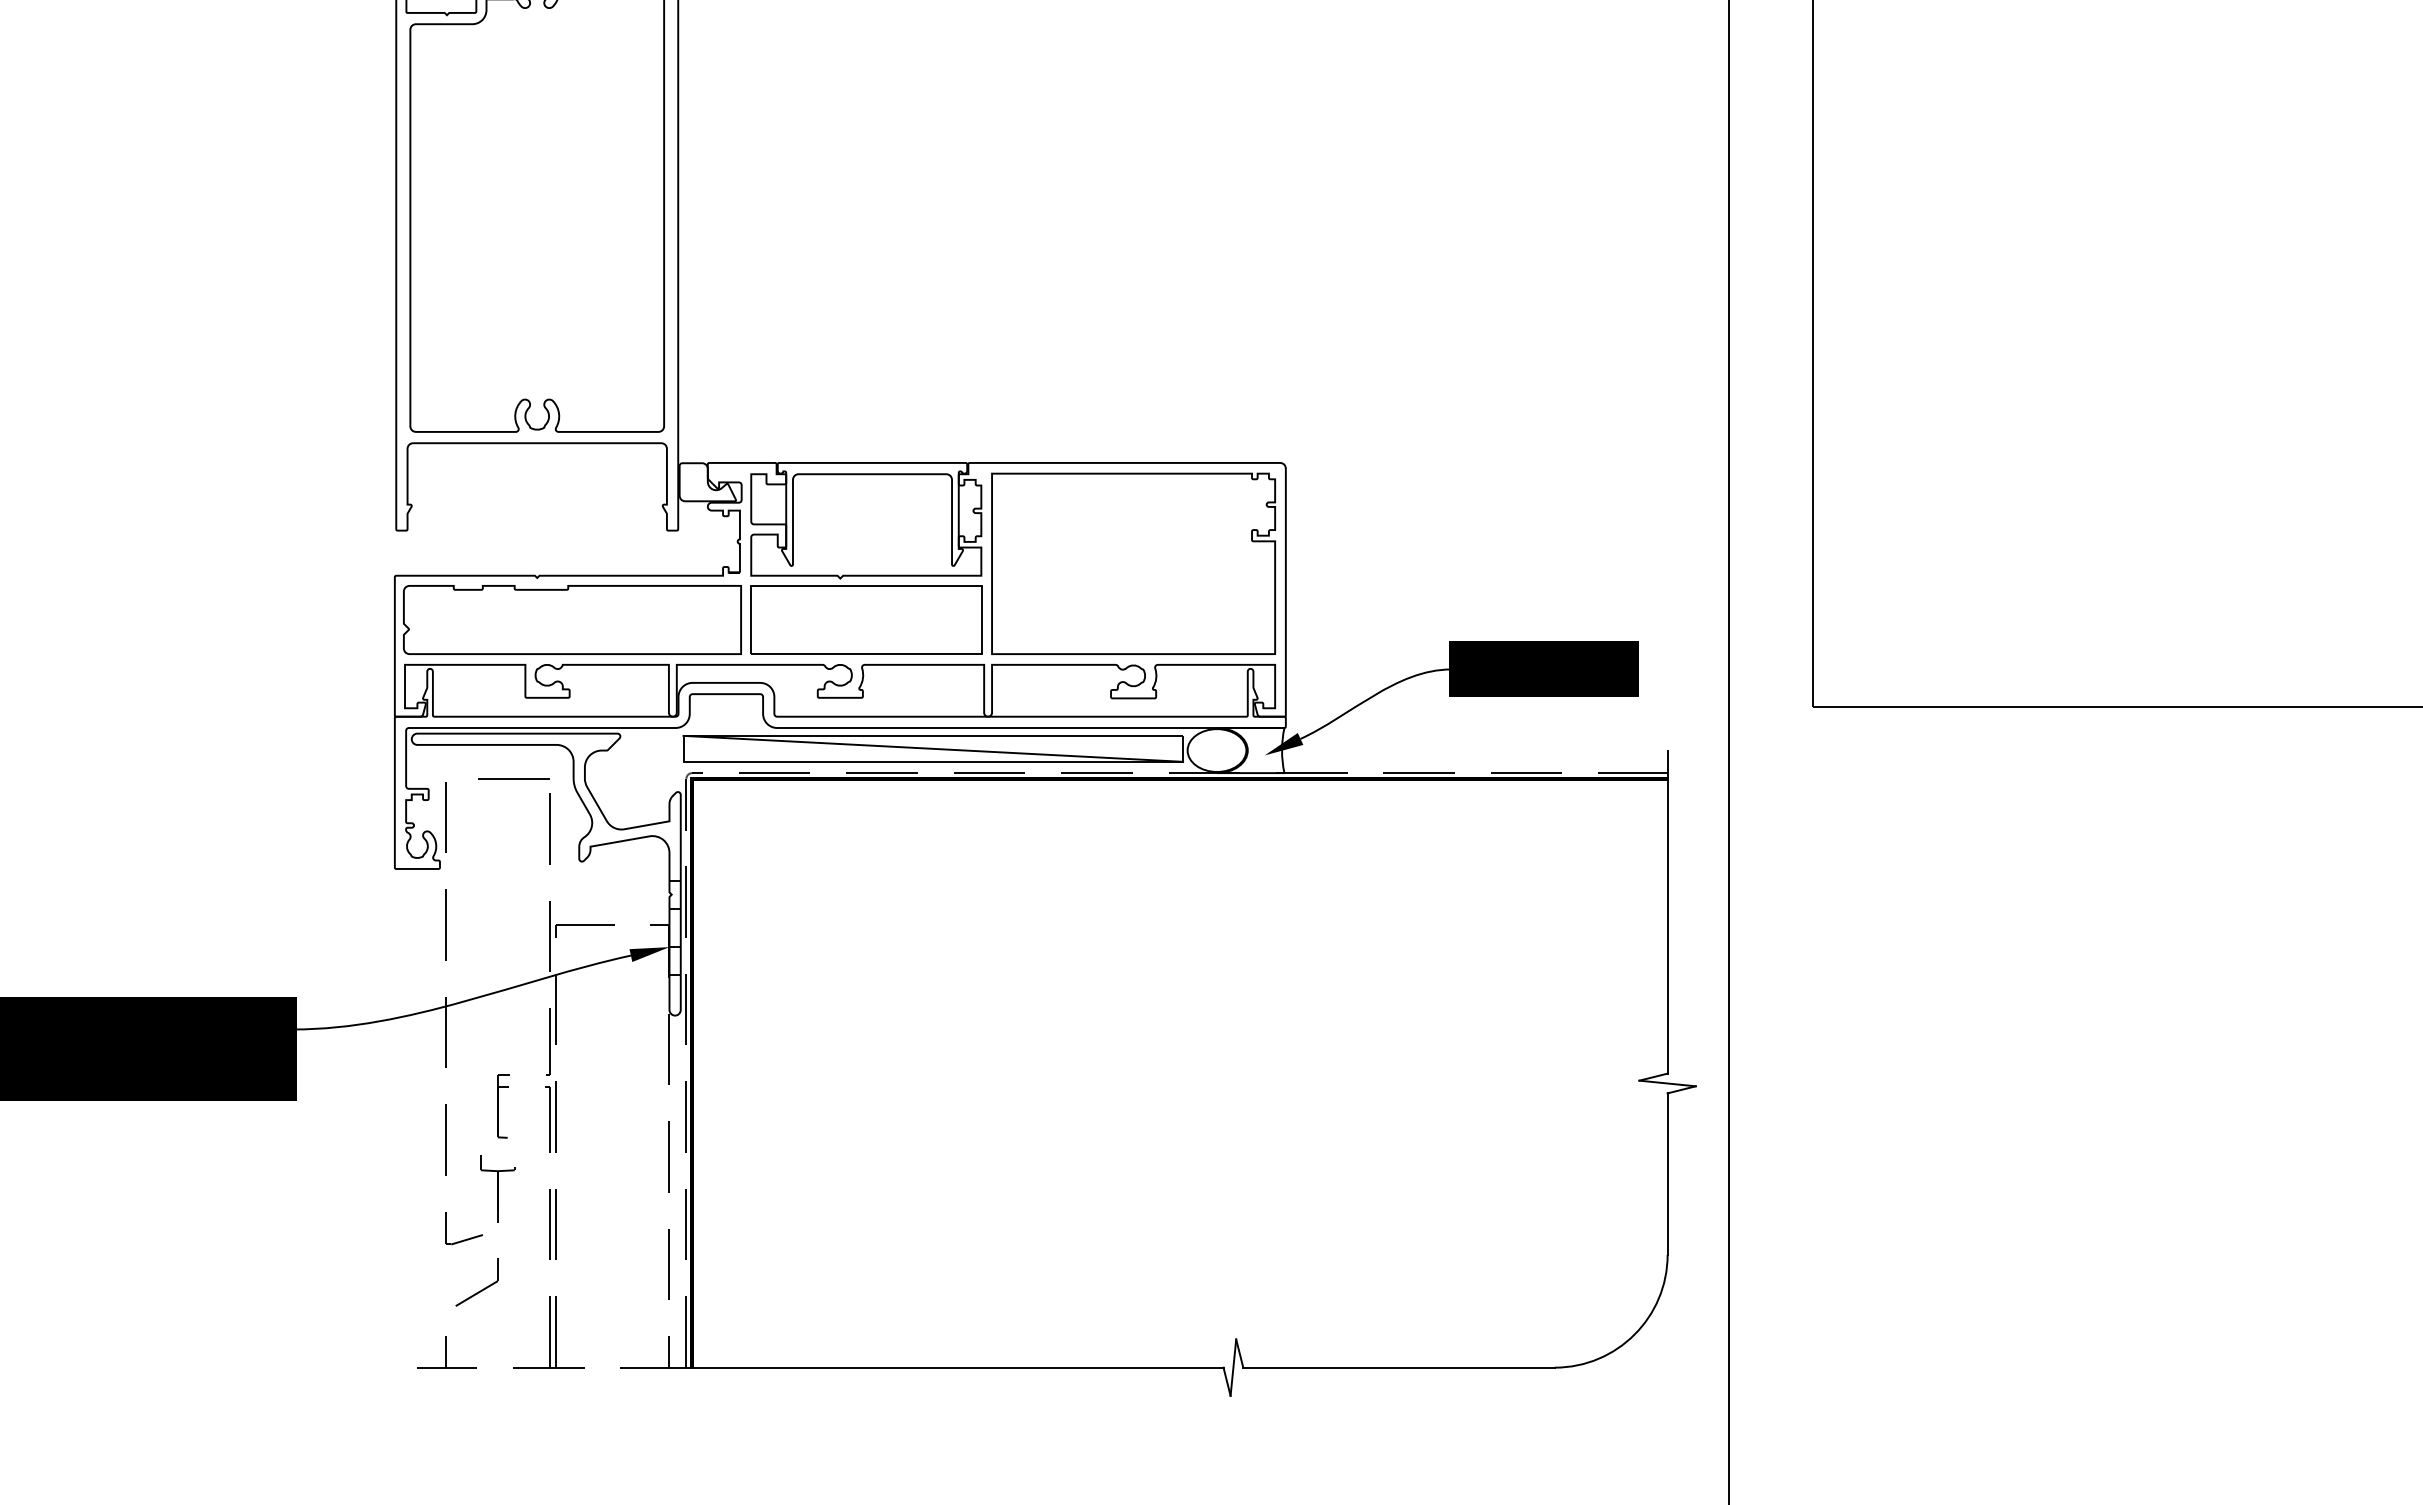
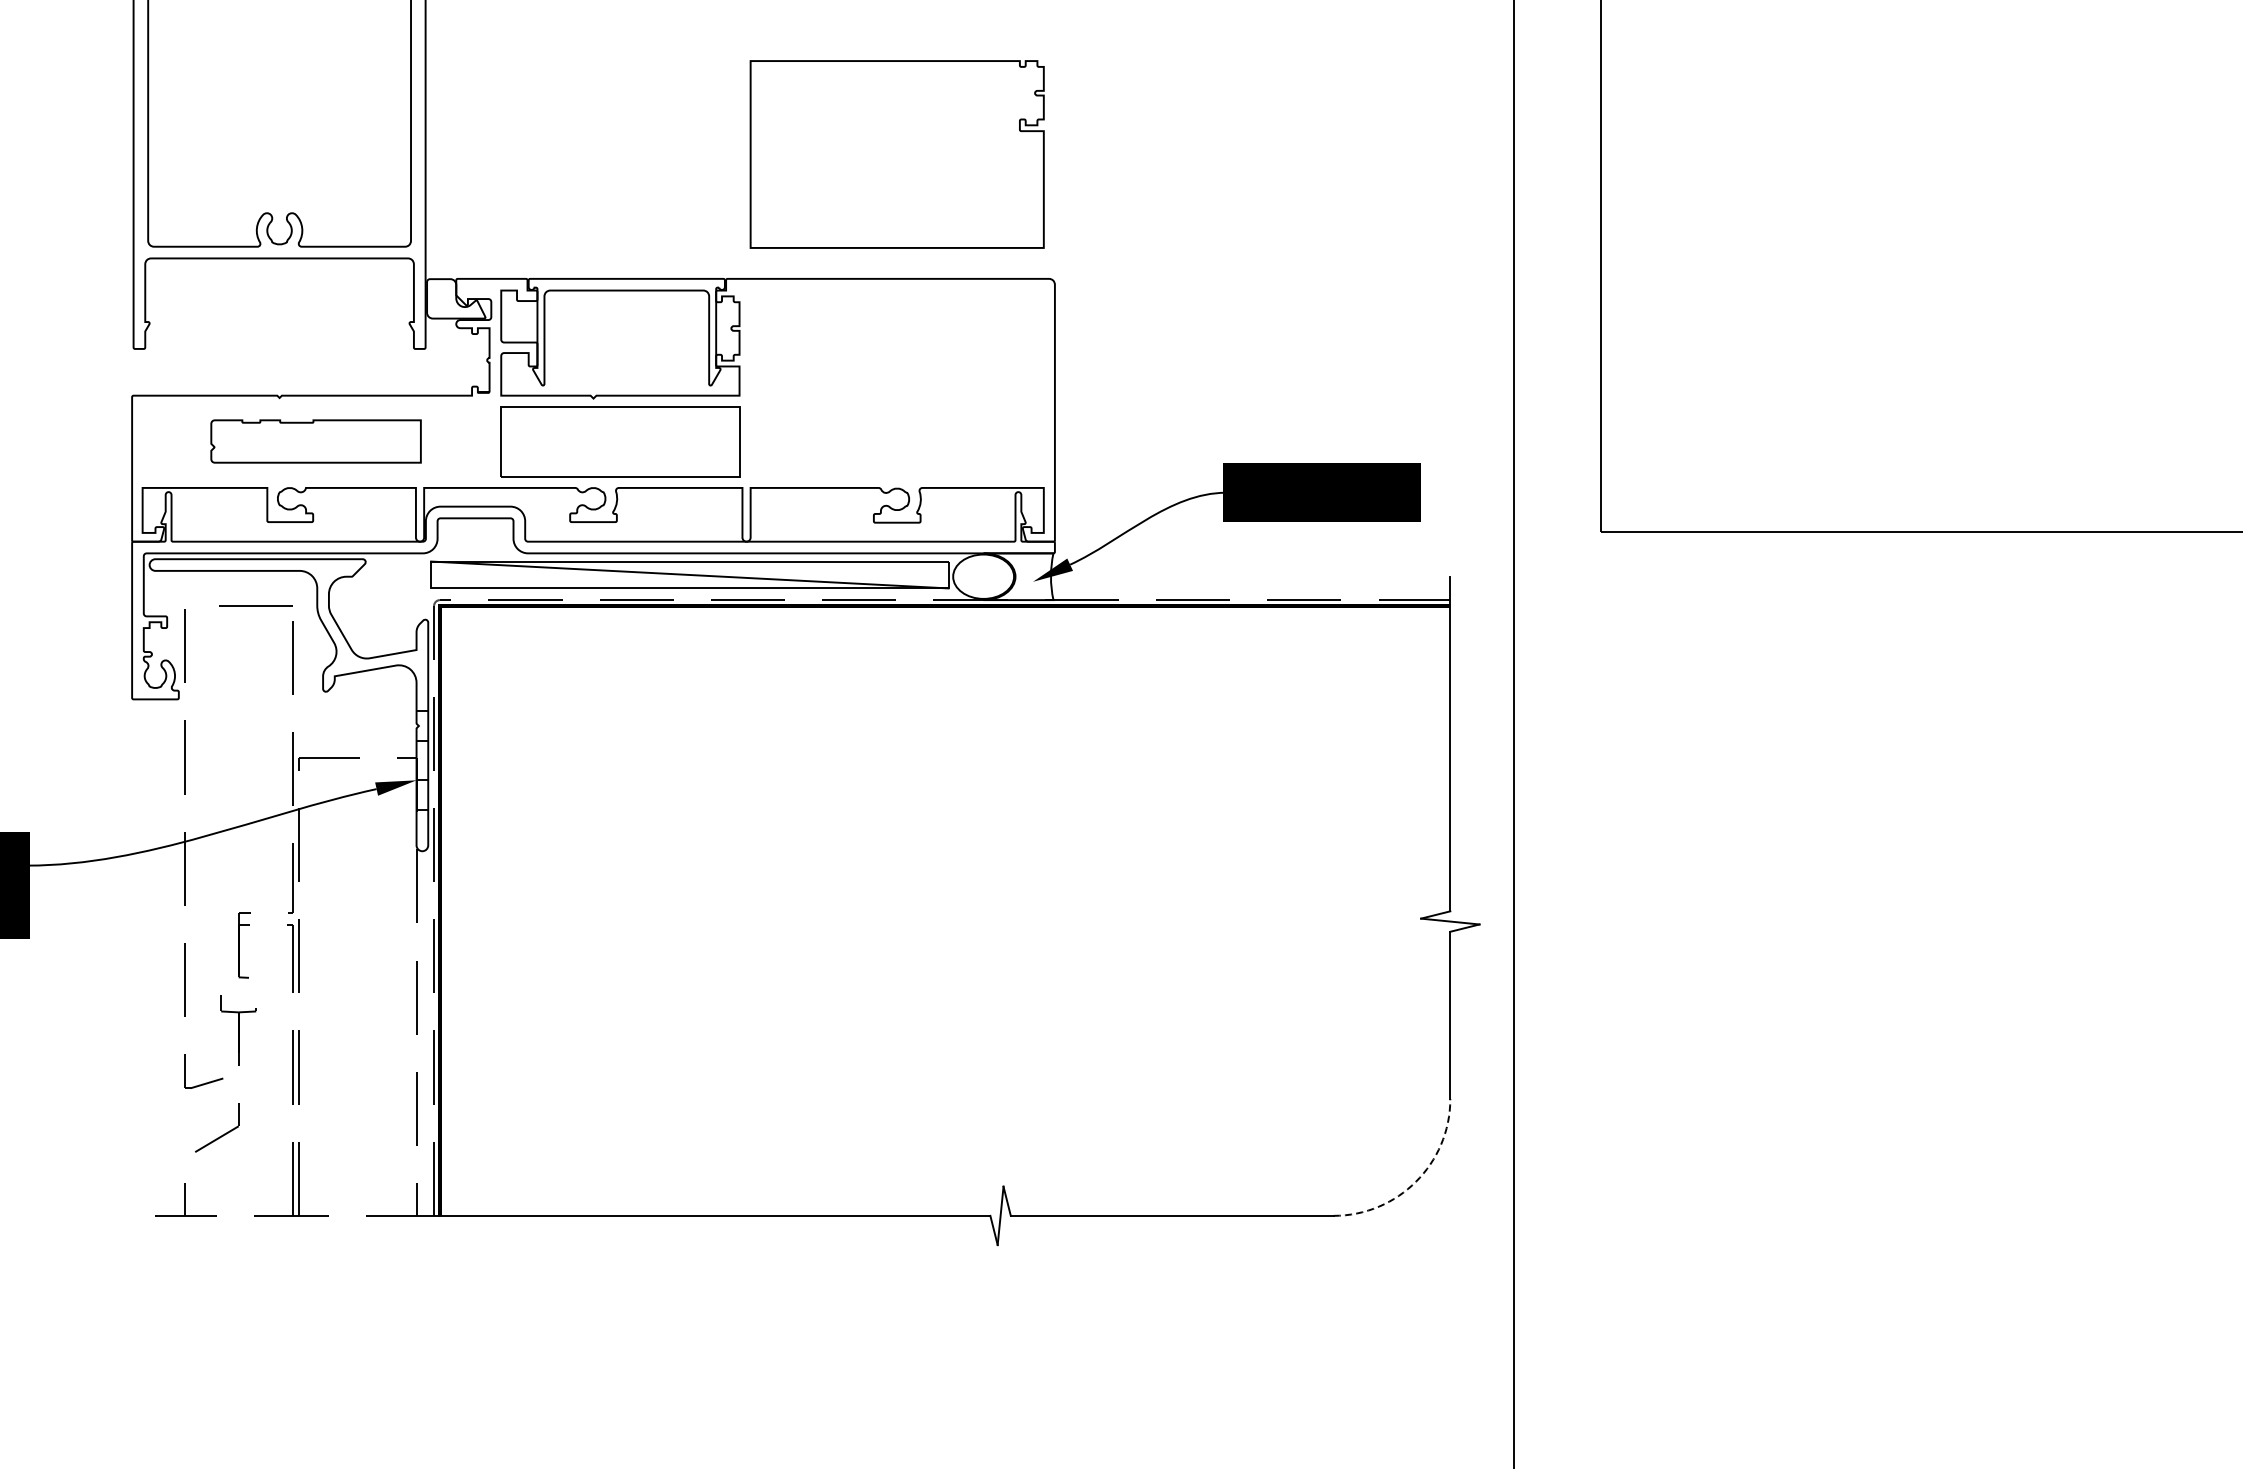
part: (1133, 563) -> (897, 154), moved
part: (572, 619) -> (316, 441), size x0.6
arc: (1634, 1334) -> (1416, 1181), solid -> dashed

